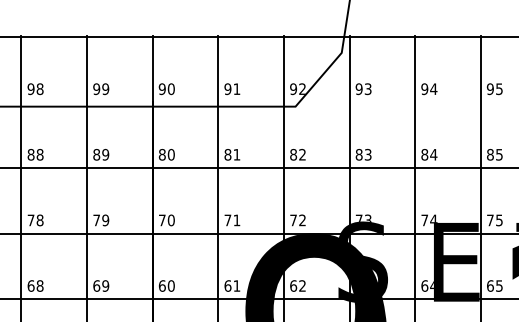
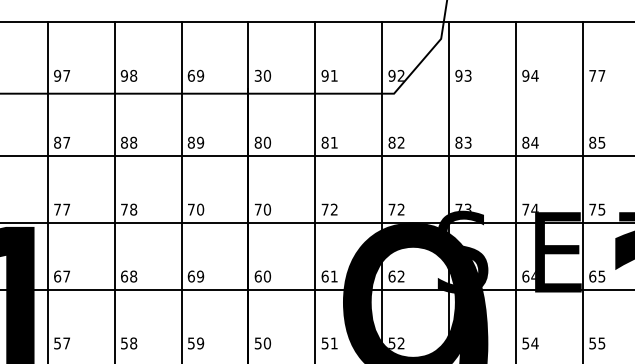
text: (95, 88) -> (190, 75), 99 -> 69
text: (161, 88) -> (257, 75), 90 -> 30
text: (495, 88) -> (597, 75), 95 -> 77
text: (105, 220) -> (200, 209), 79 -> 70
text: (236, 220) -> (333, 209), 71 -> 72

